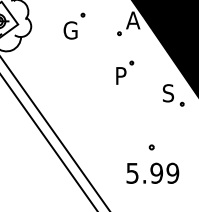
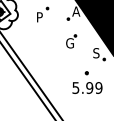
text: (70, 30) -> (40, 17), G -> P
text: (121, 76) -> (69, 43), P -> G
part: (152, 163) -> (87, 82), moved

